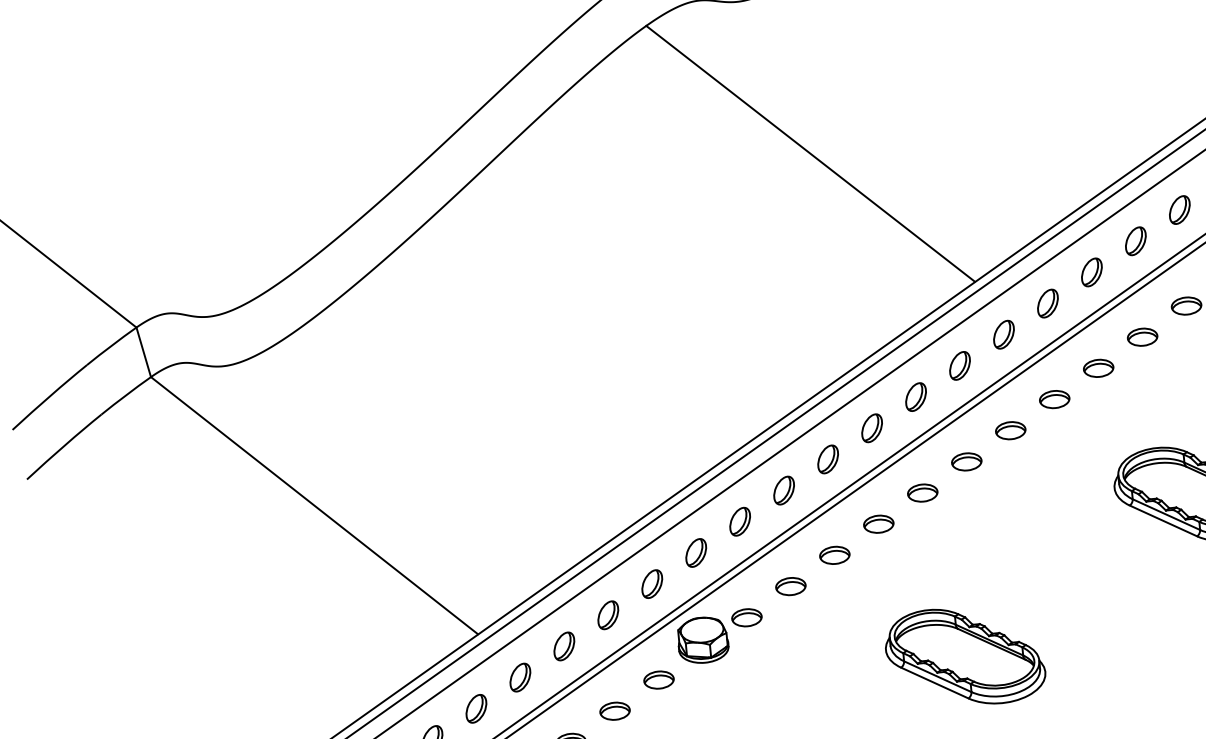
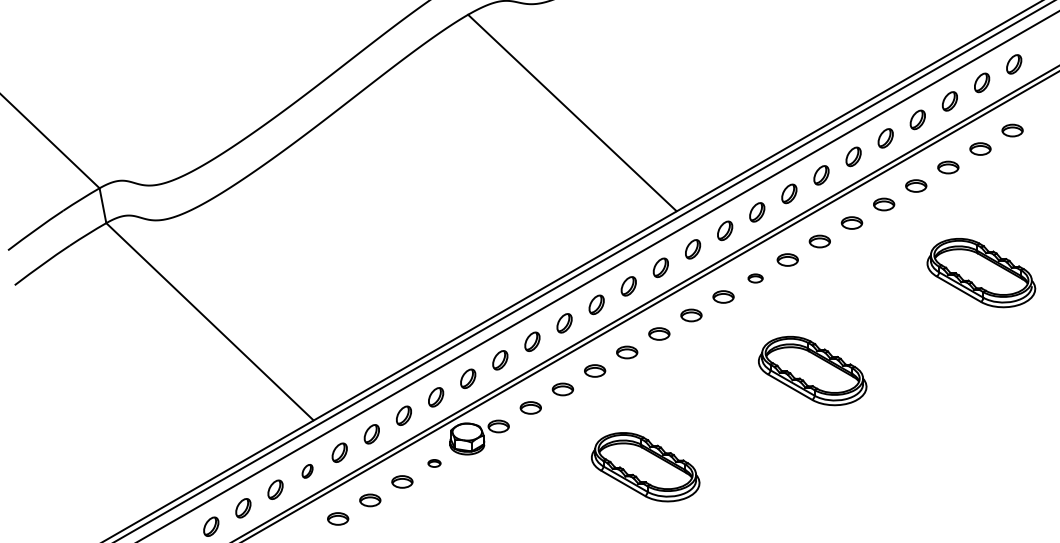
part: (1098, 368) -> (755, 278), size x0.7
part: (659, 680) -> (434, 463), size x0.6
part: (476, 709) -> (307, 471), size x0.7

